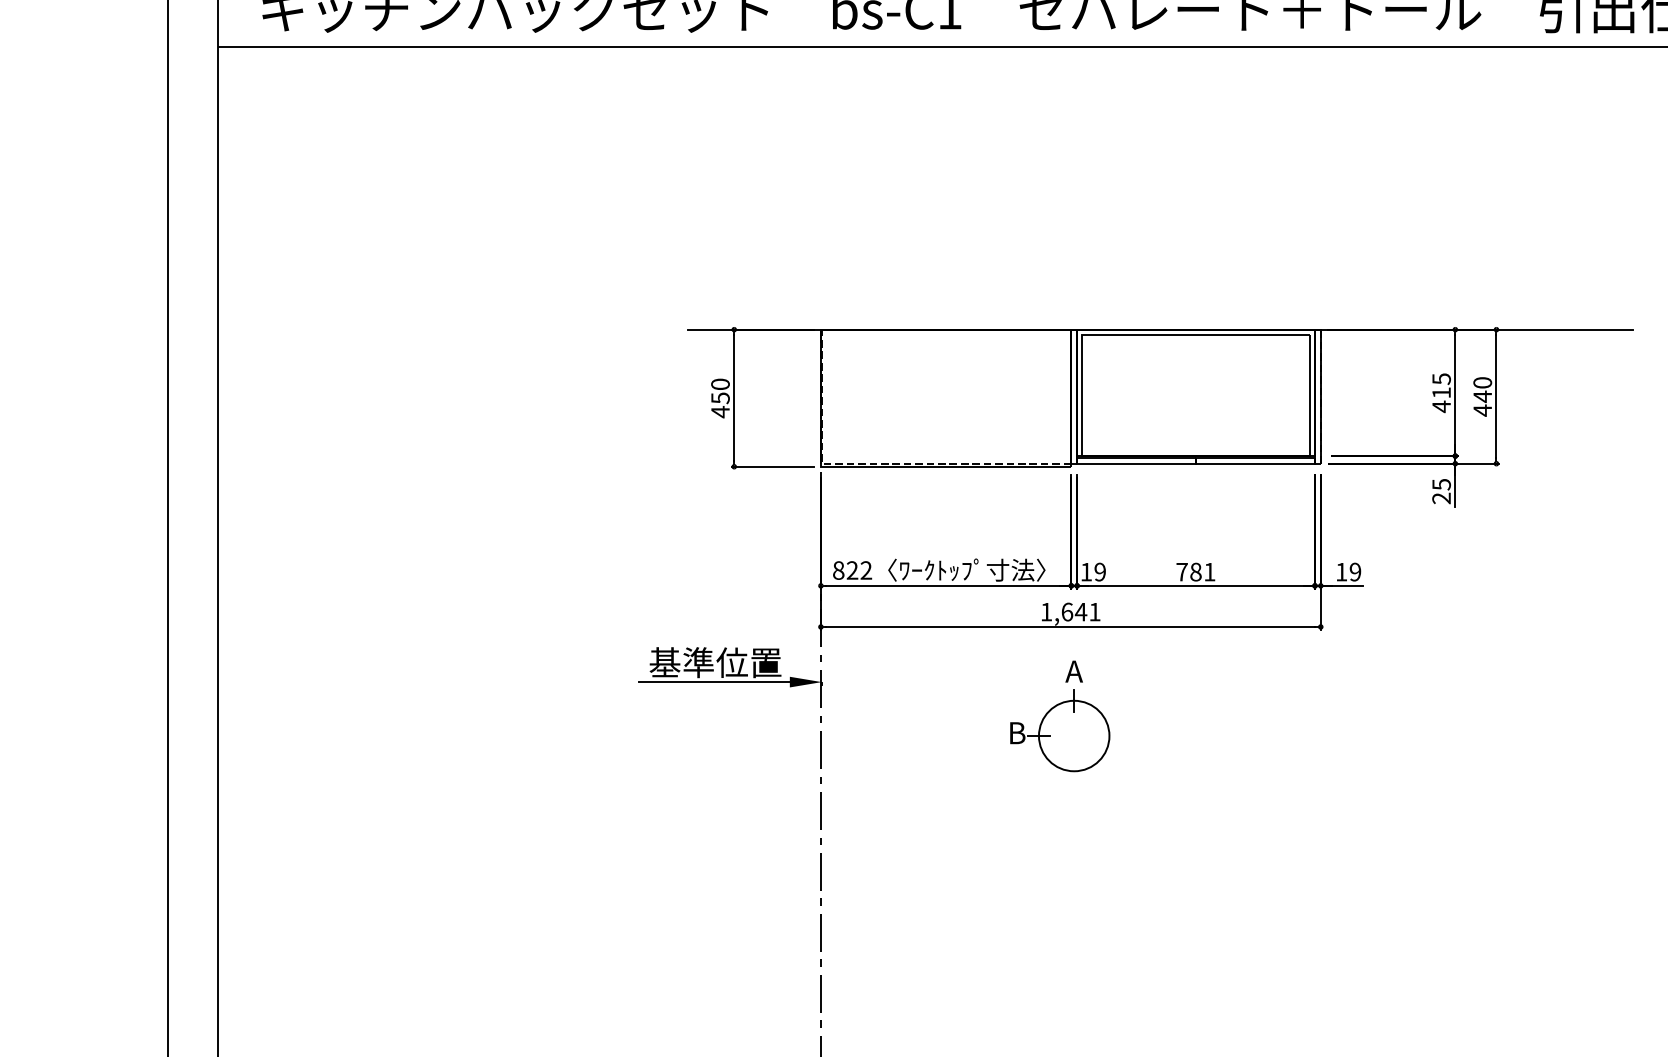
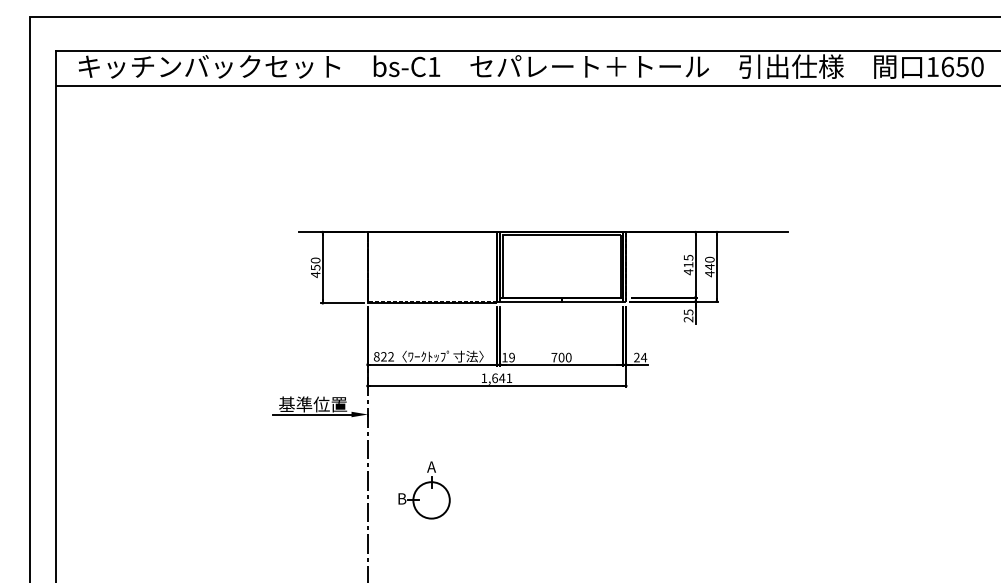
text: (1201, 571) -> (564, 357), 781 -> 700
text: (1348, 571) -> (640, 357), 19 -> 24
part: (1060, 716) -> (424, 490), moved

